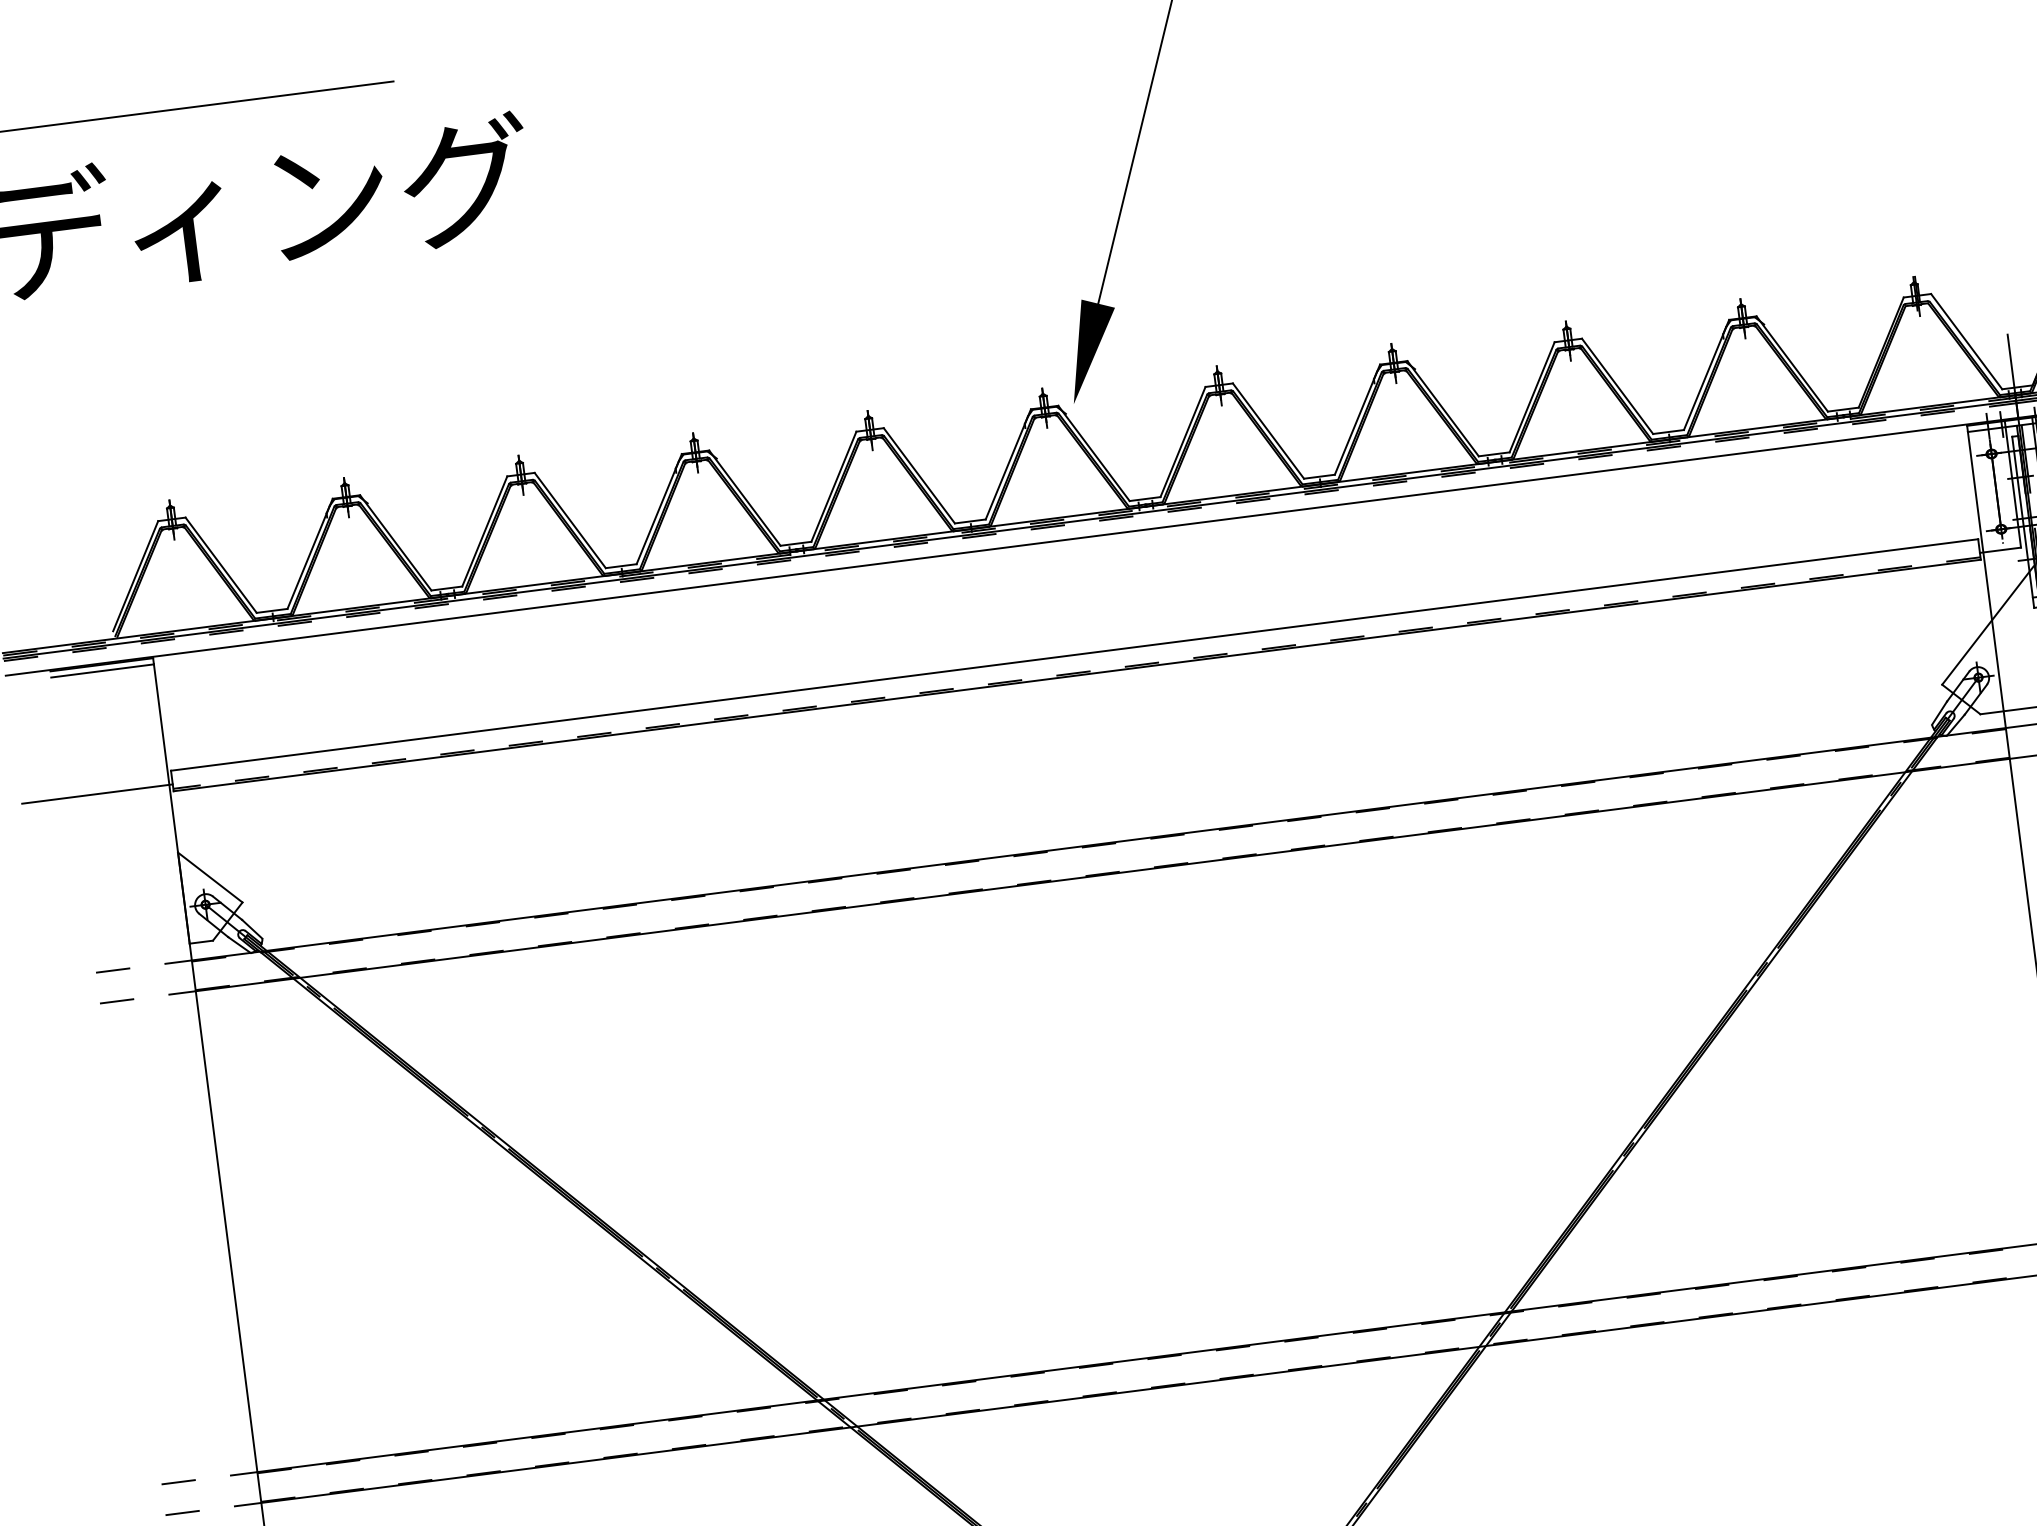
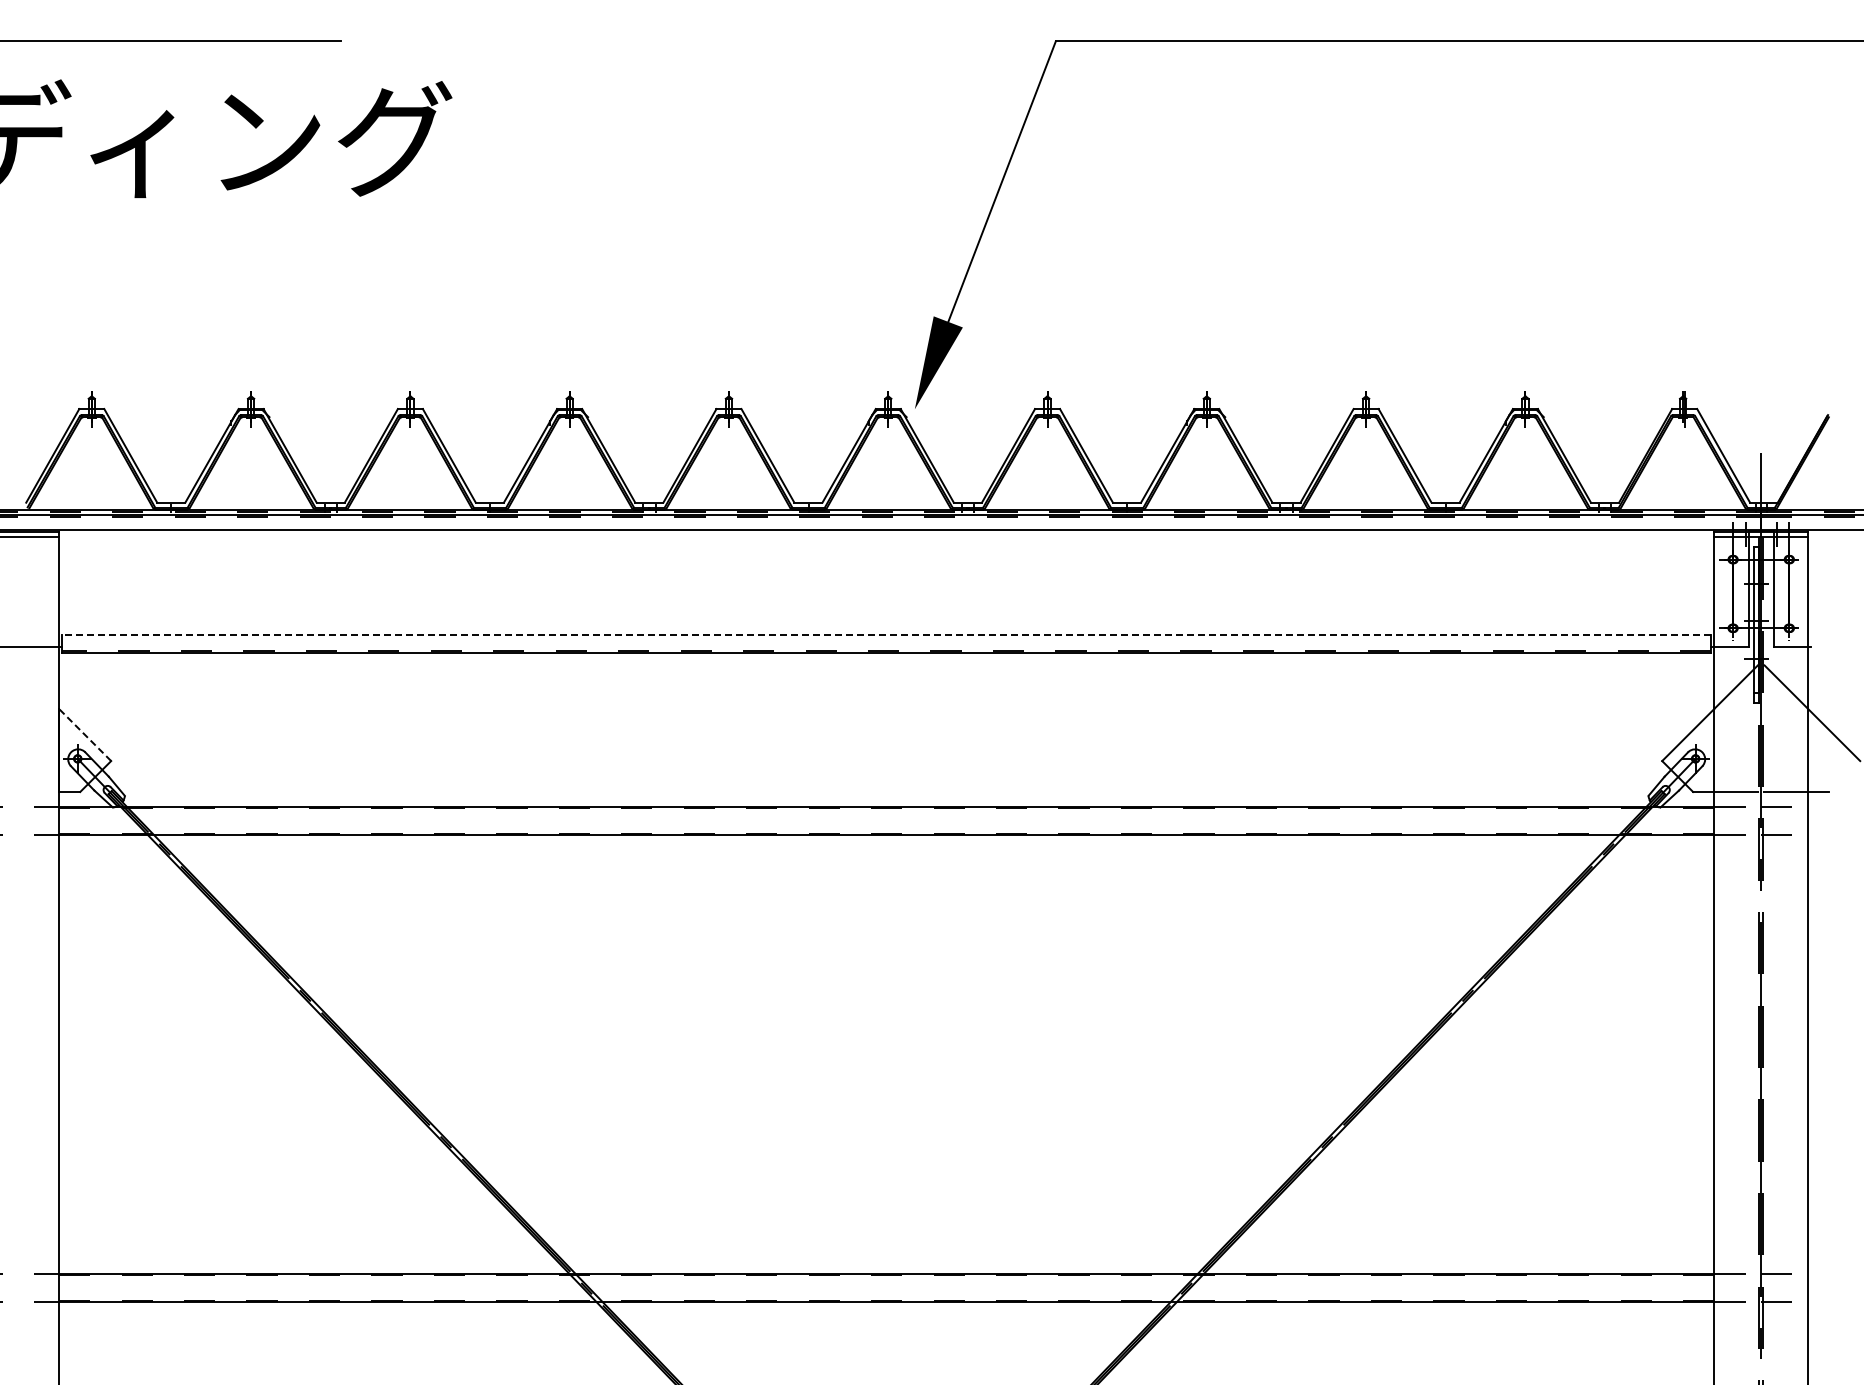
line: (1074, 654) -> (886, 634), solid -> dashed
line: (210, 878) -> (85, 735), solid -> dashed

